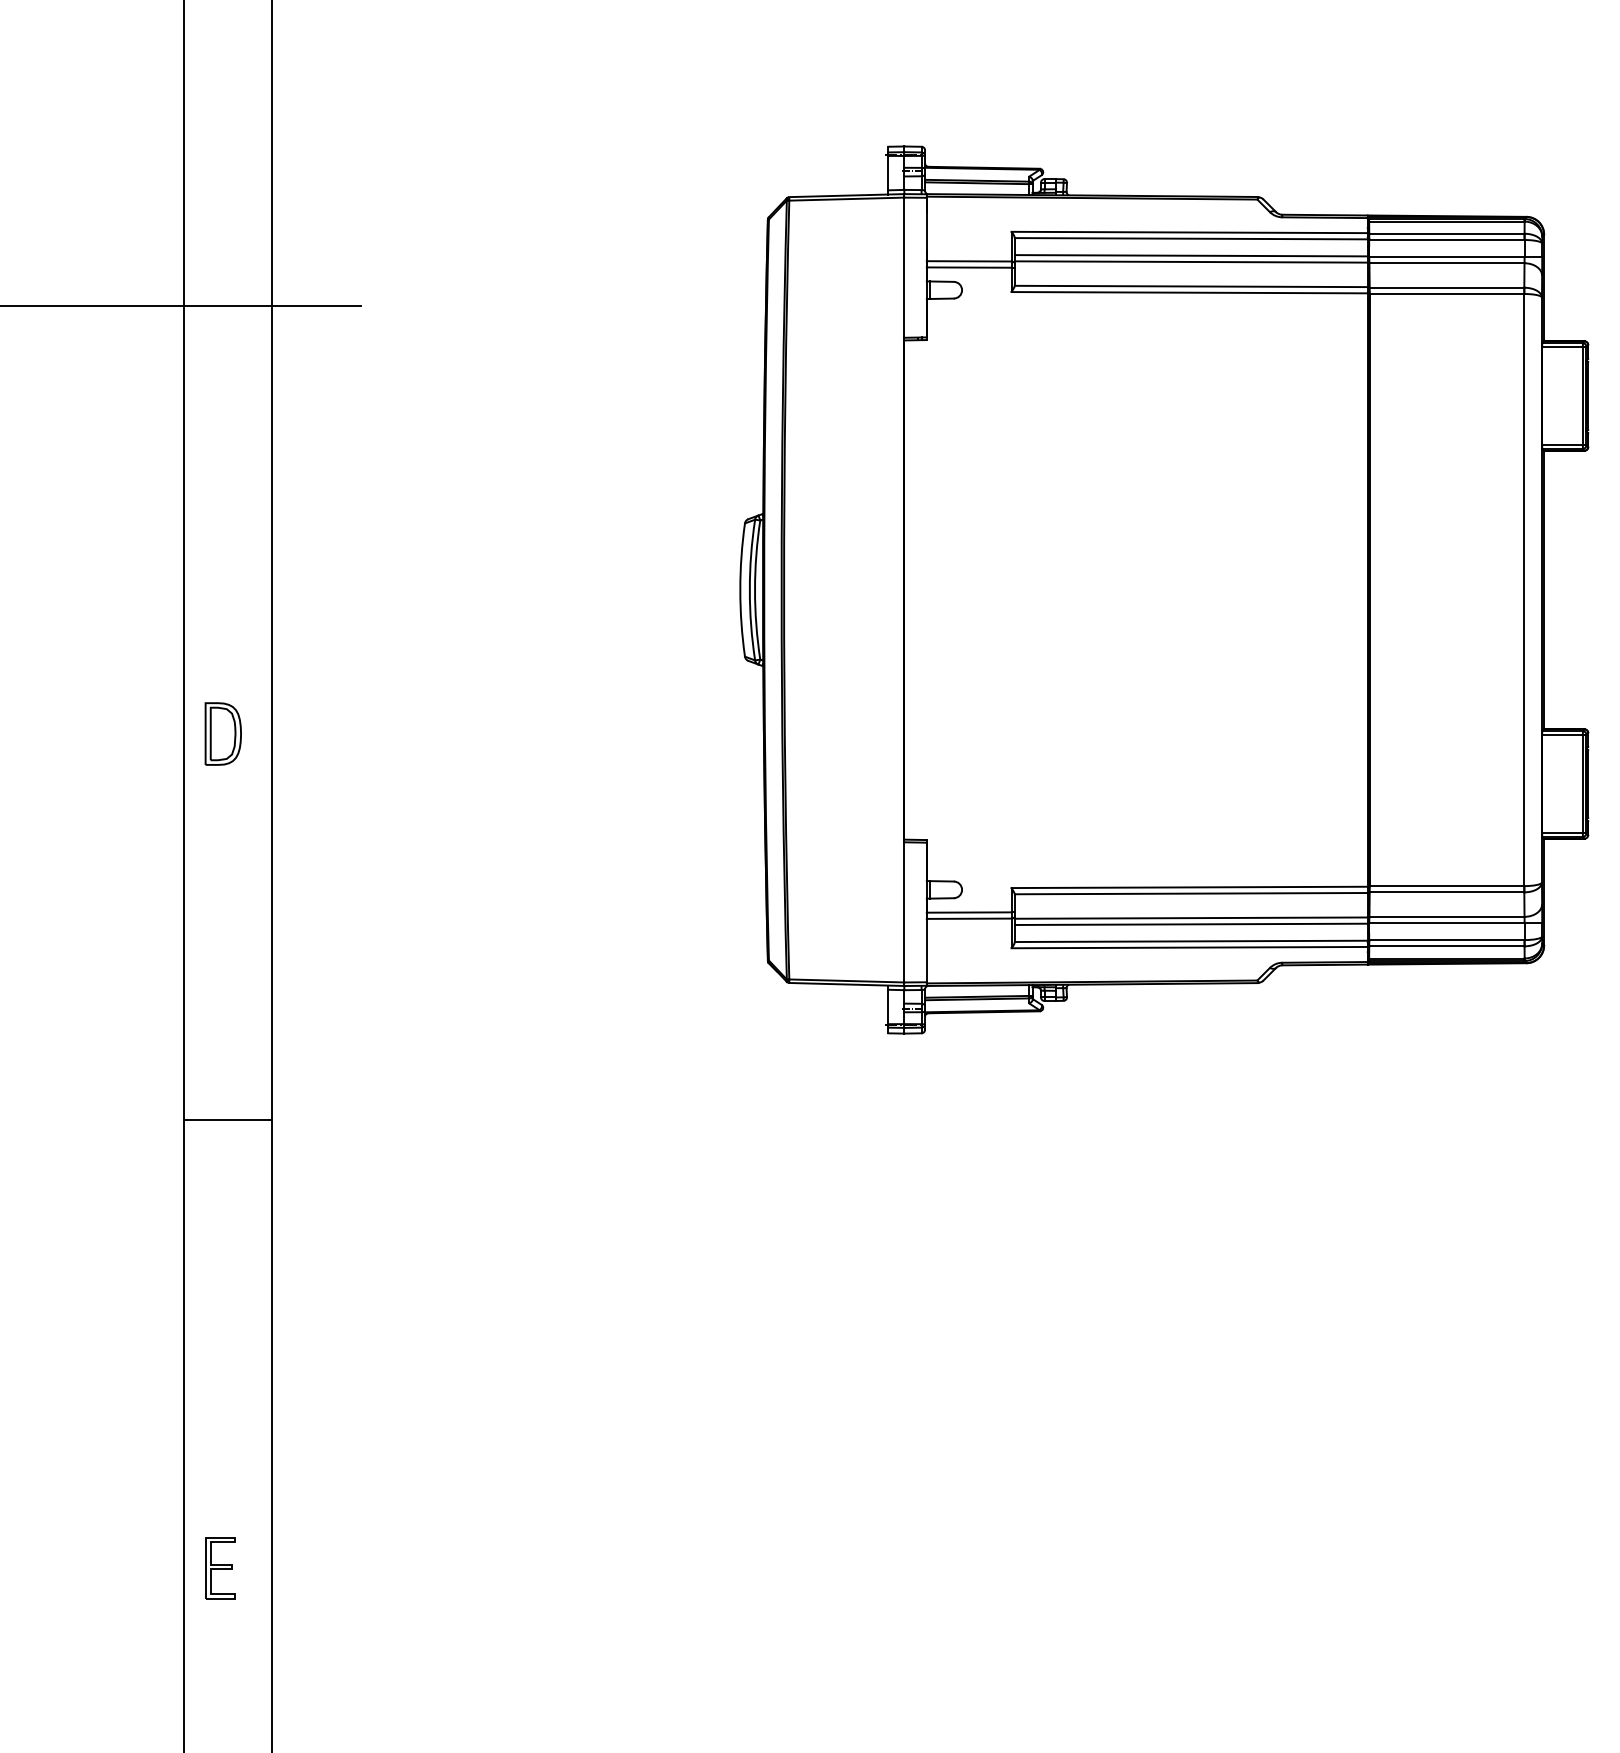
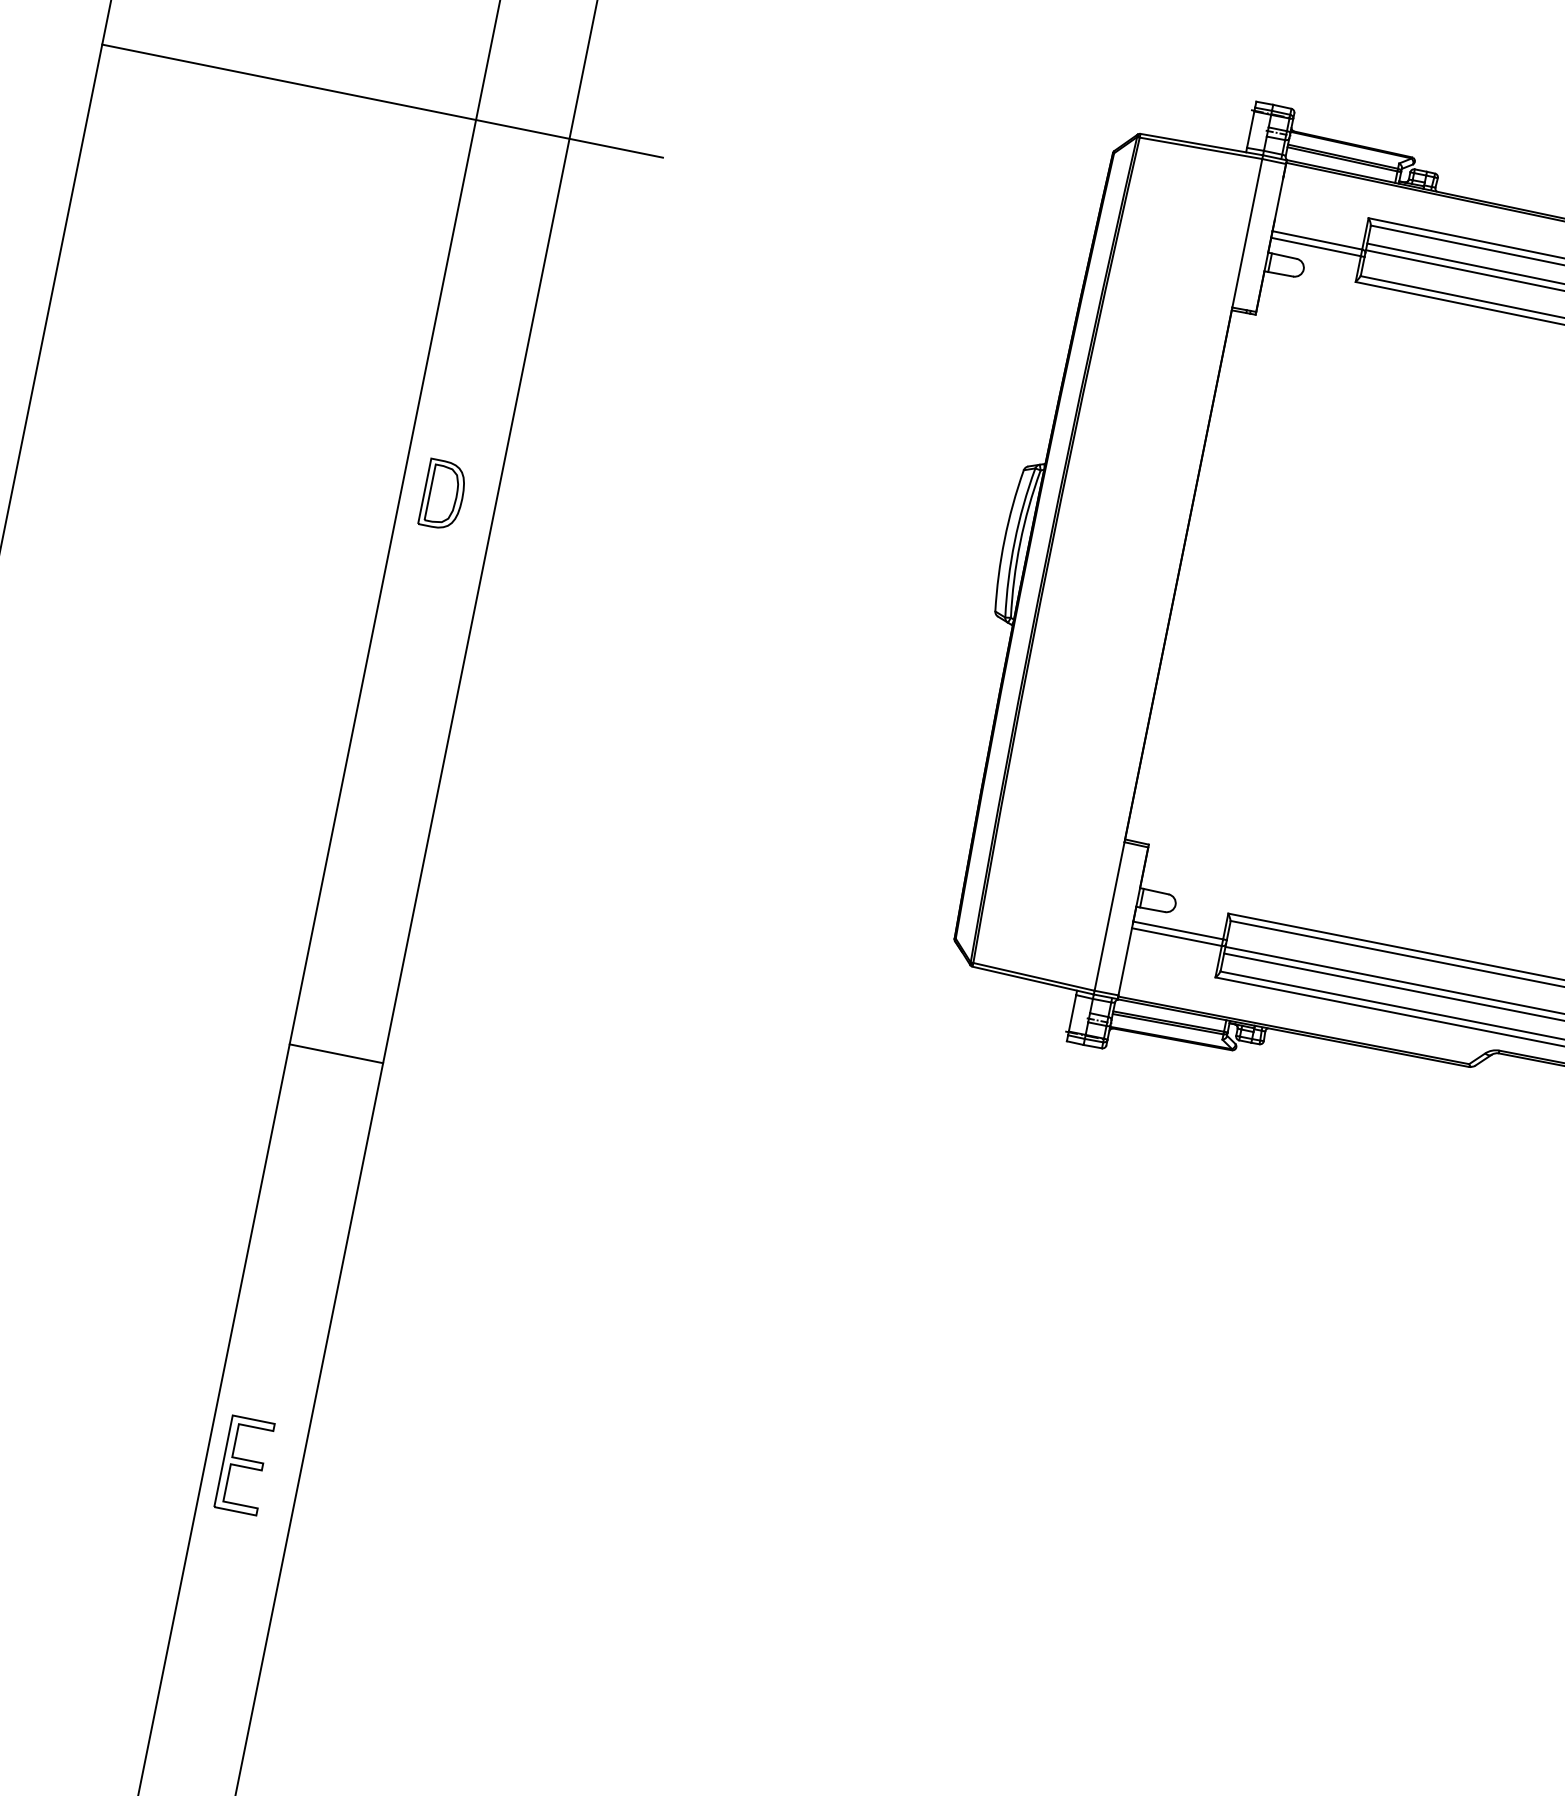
part: (222, 733) -> (442, 494), moved
line: (228, 1120) -> (336, 1054), moved
part: (220, 1568) -> (244, 1465), size x1.4

